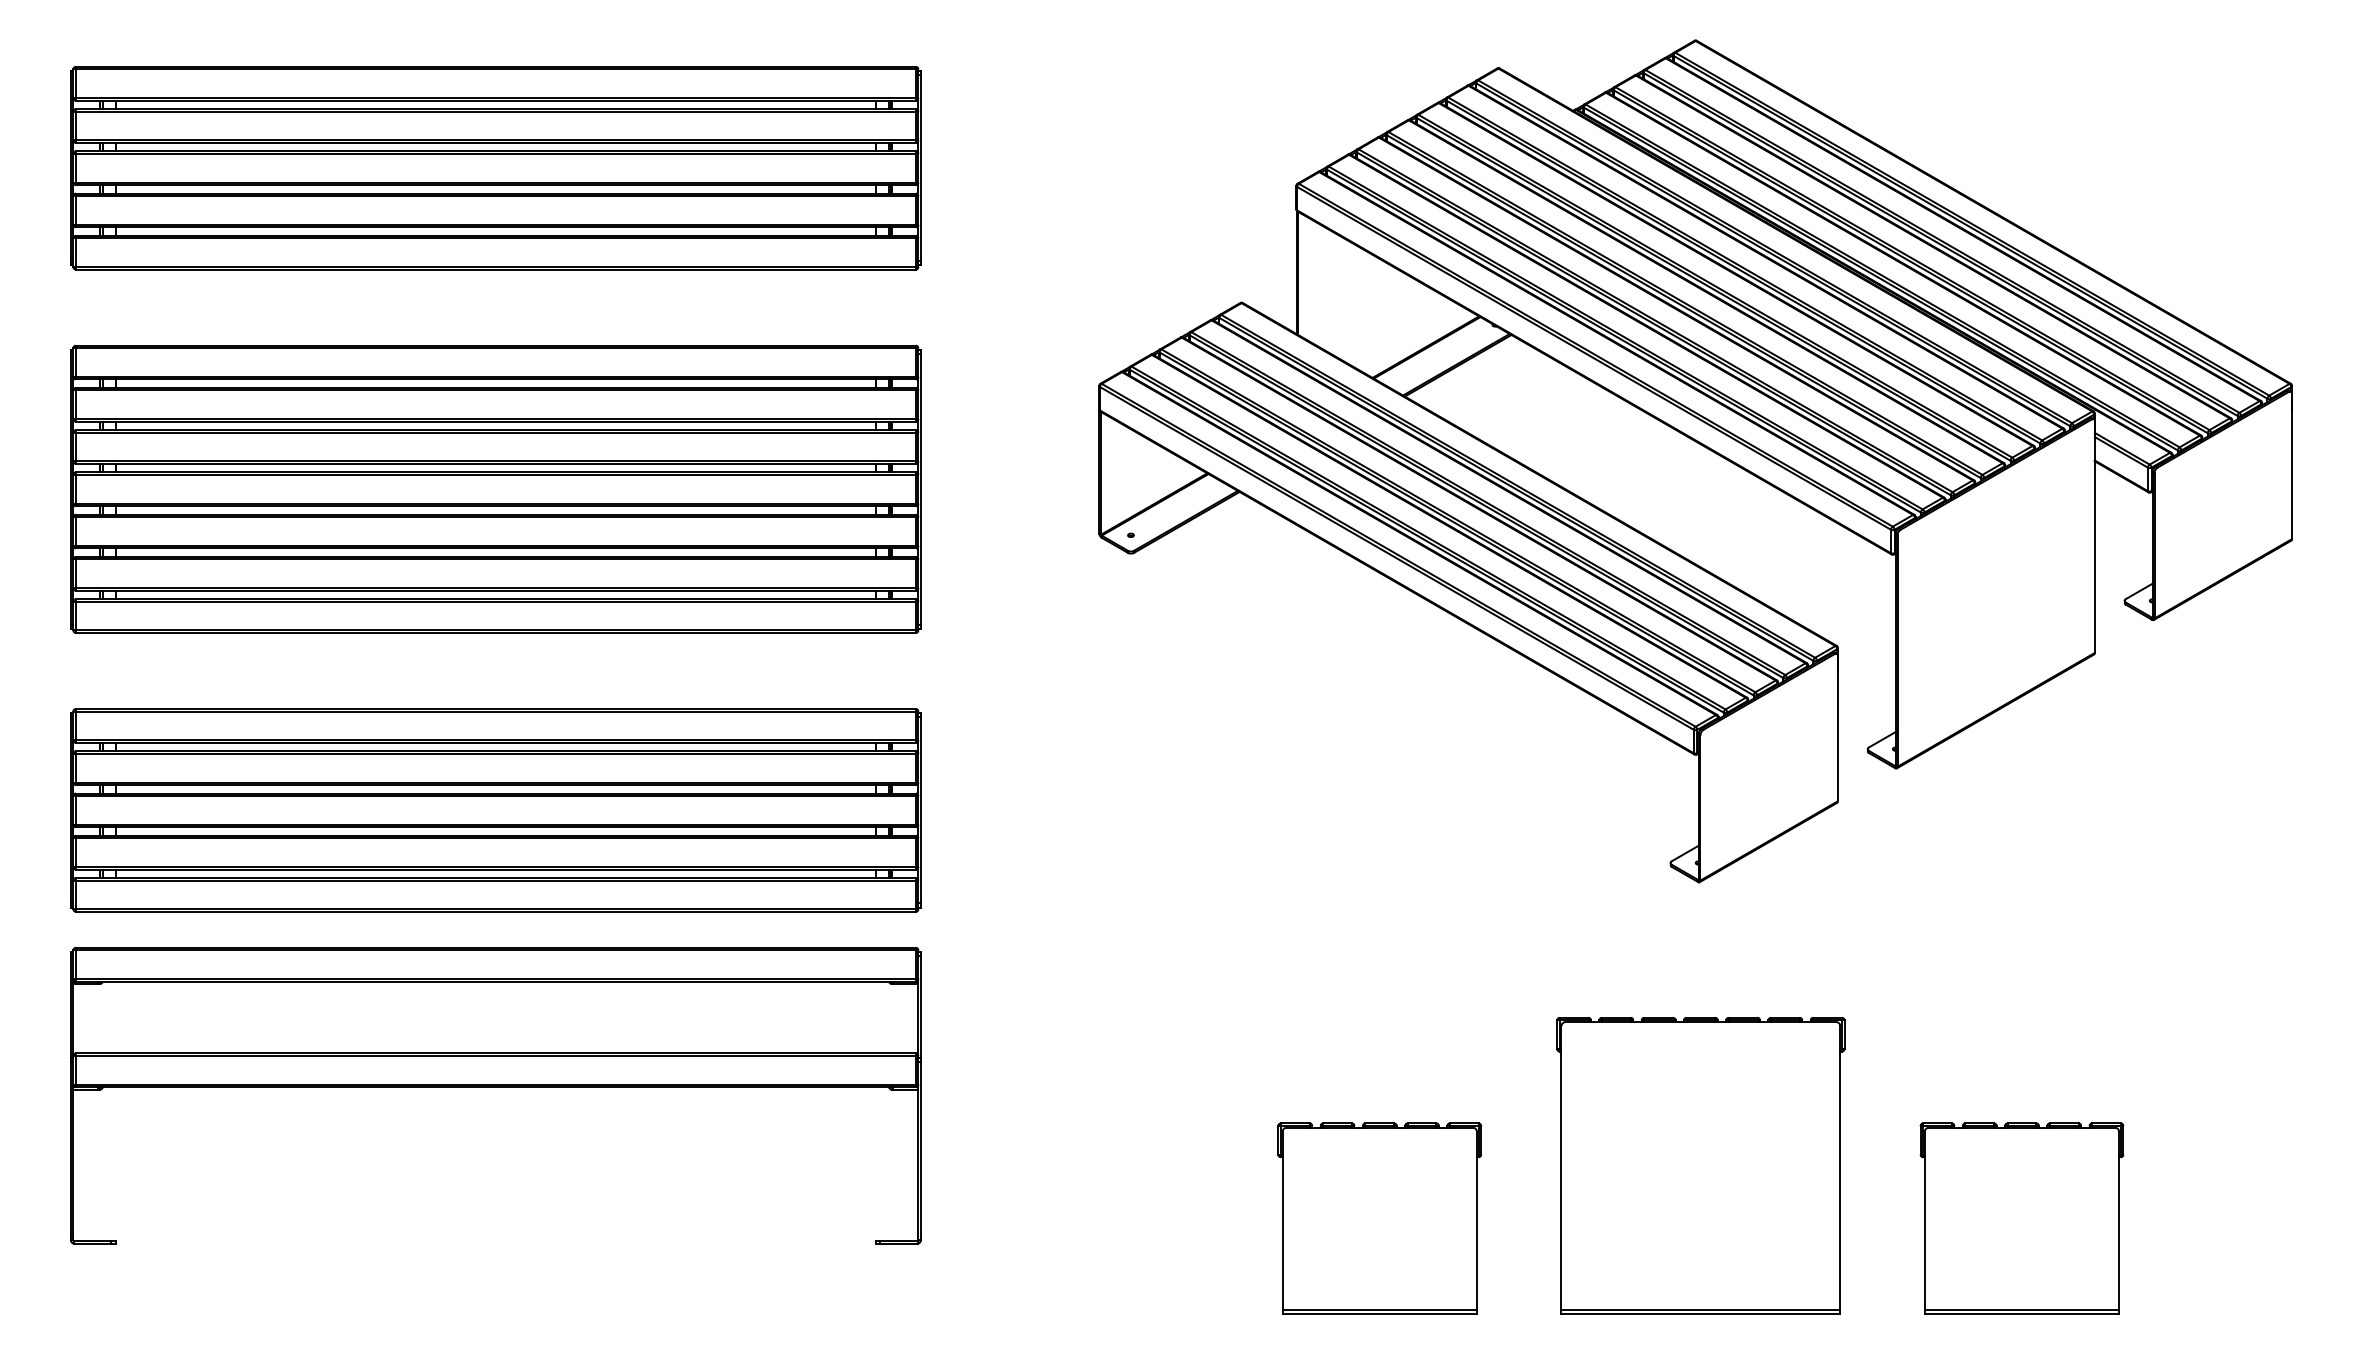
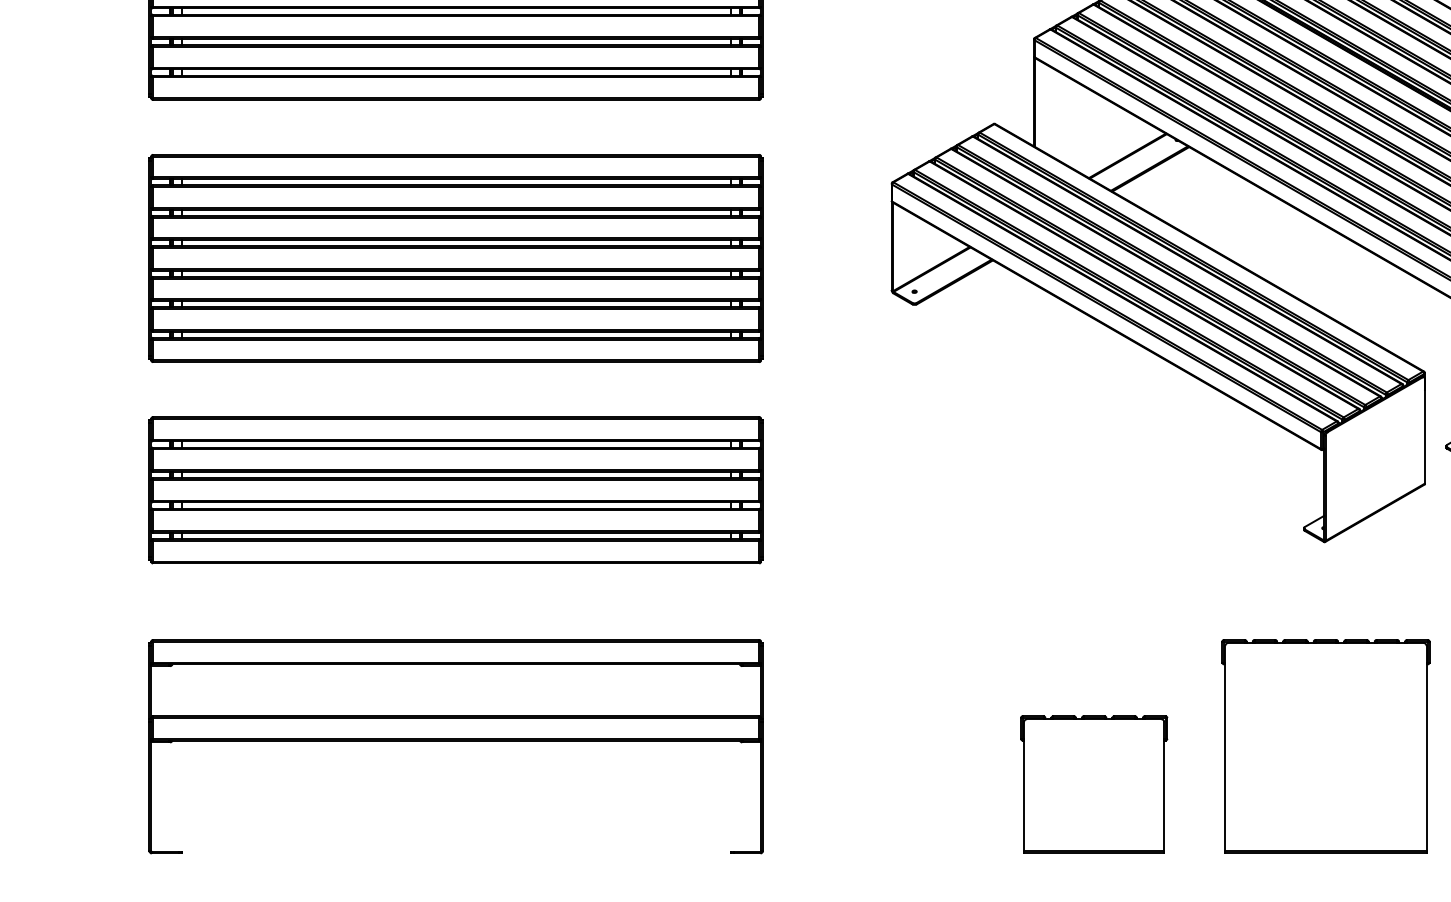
part: (495, 1087) -> (455, 740), moved

